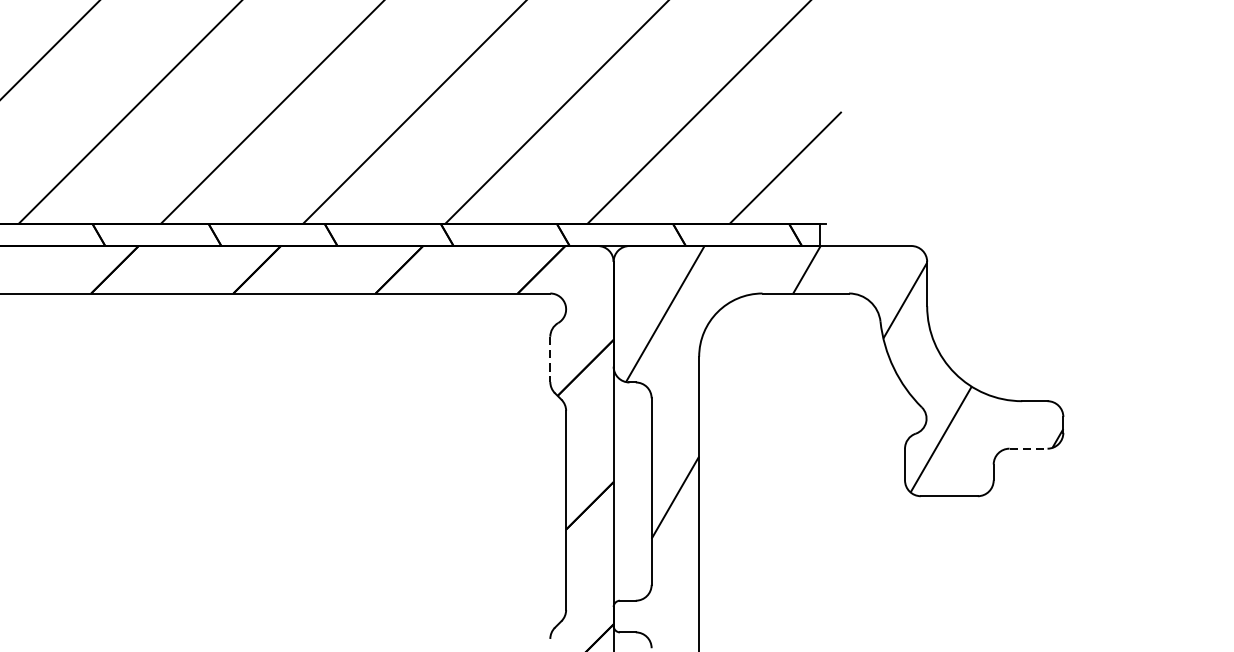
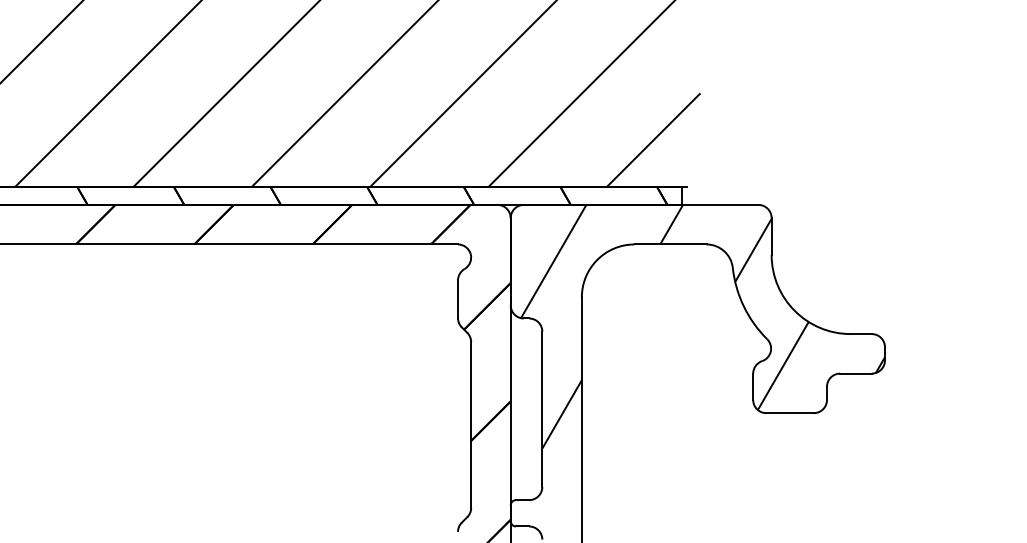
line: (550, 359) -> (458, 299), dashed -> solid
line: (1027, 448) -> (855, 373), dashed -> solid

